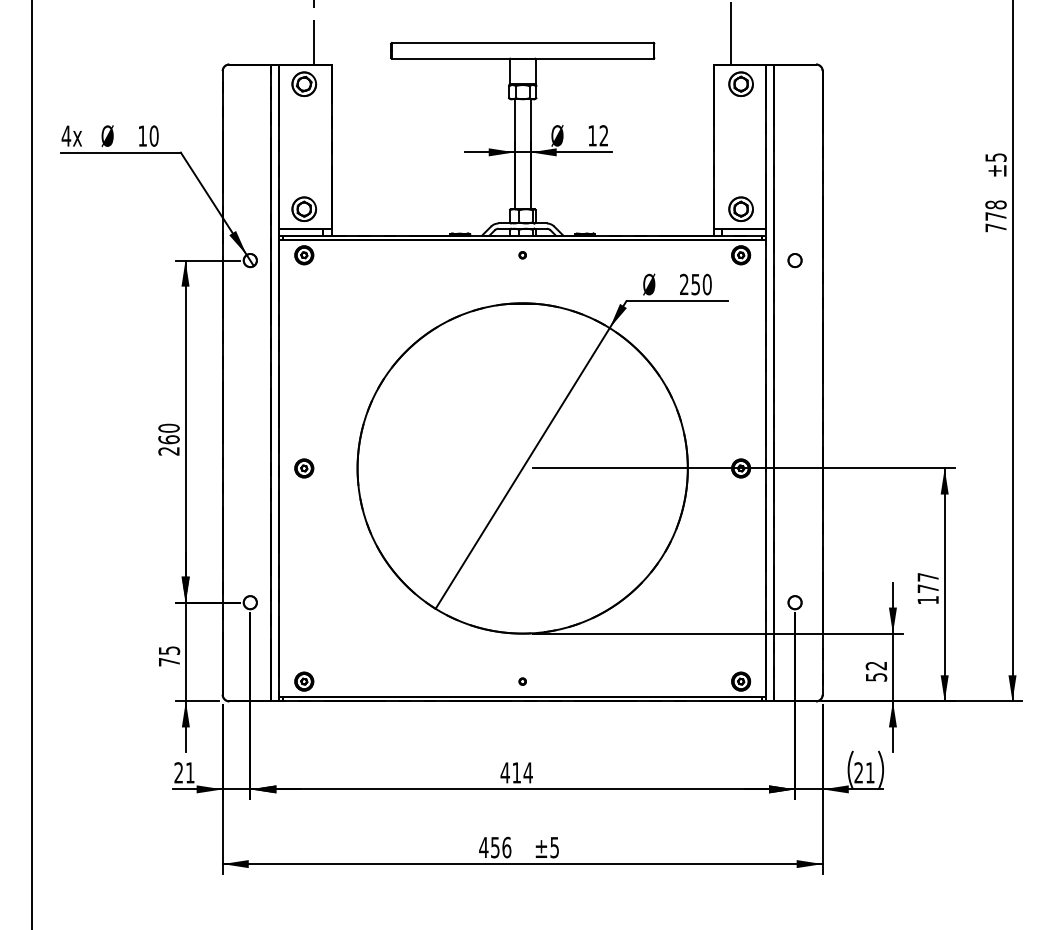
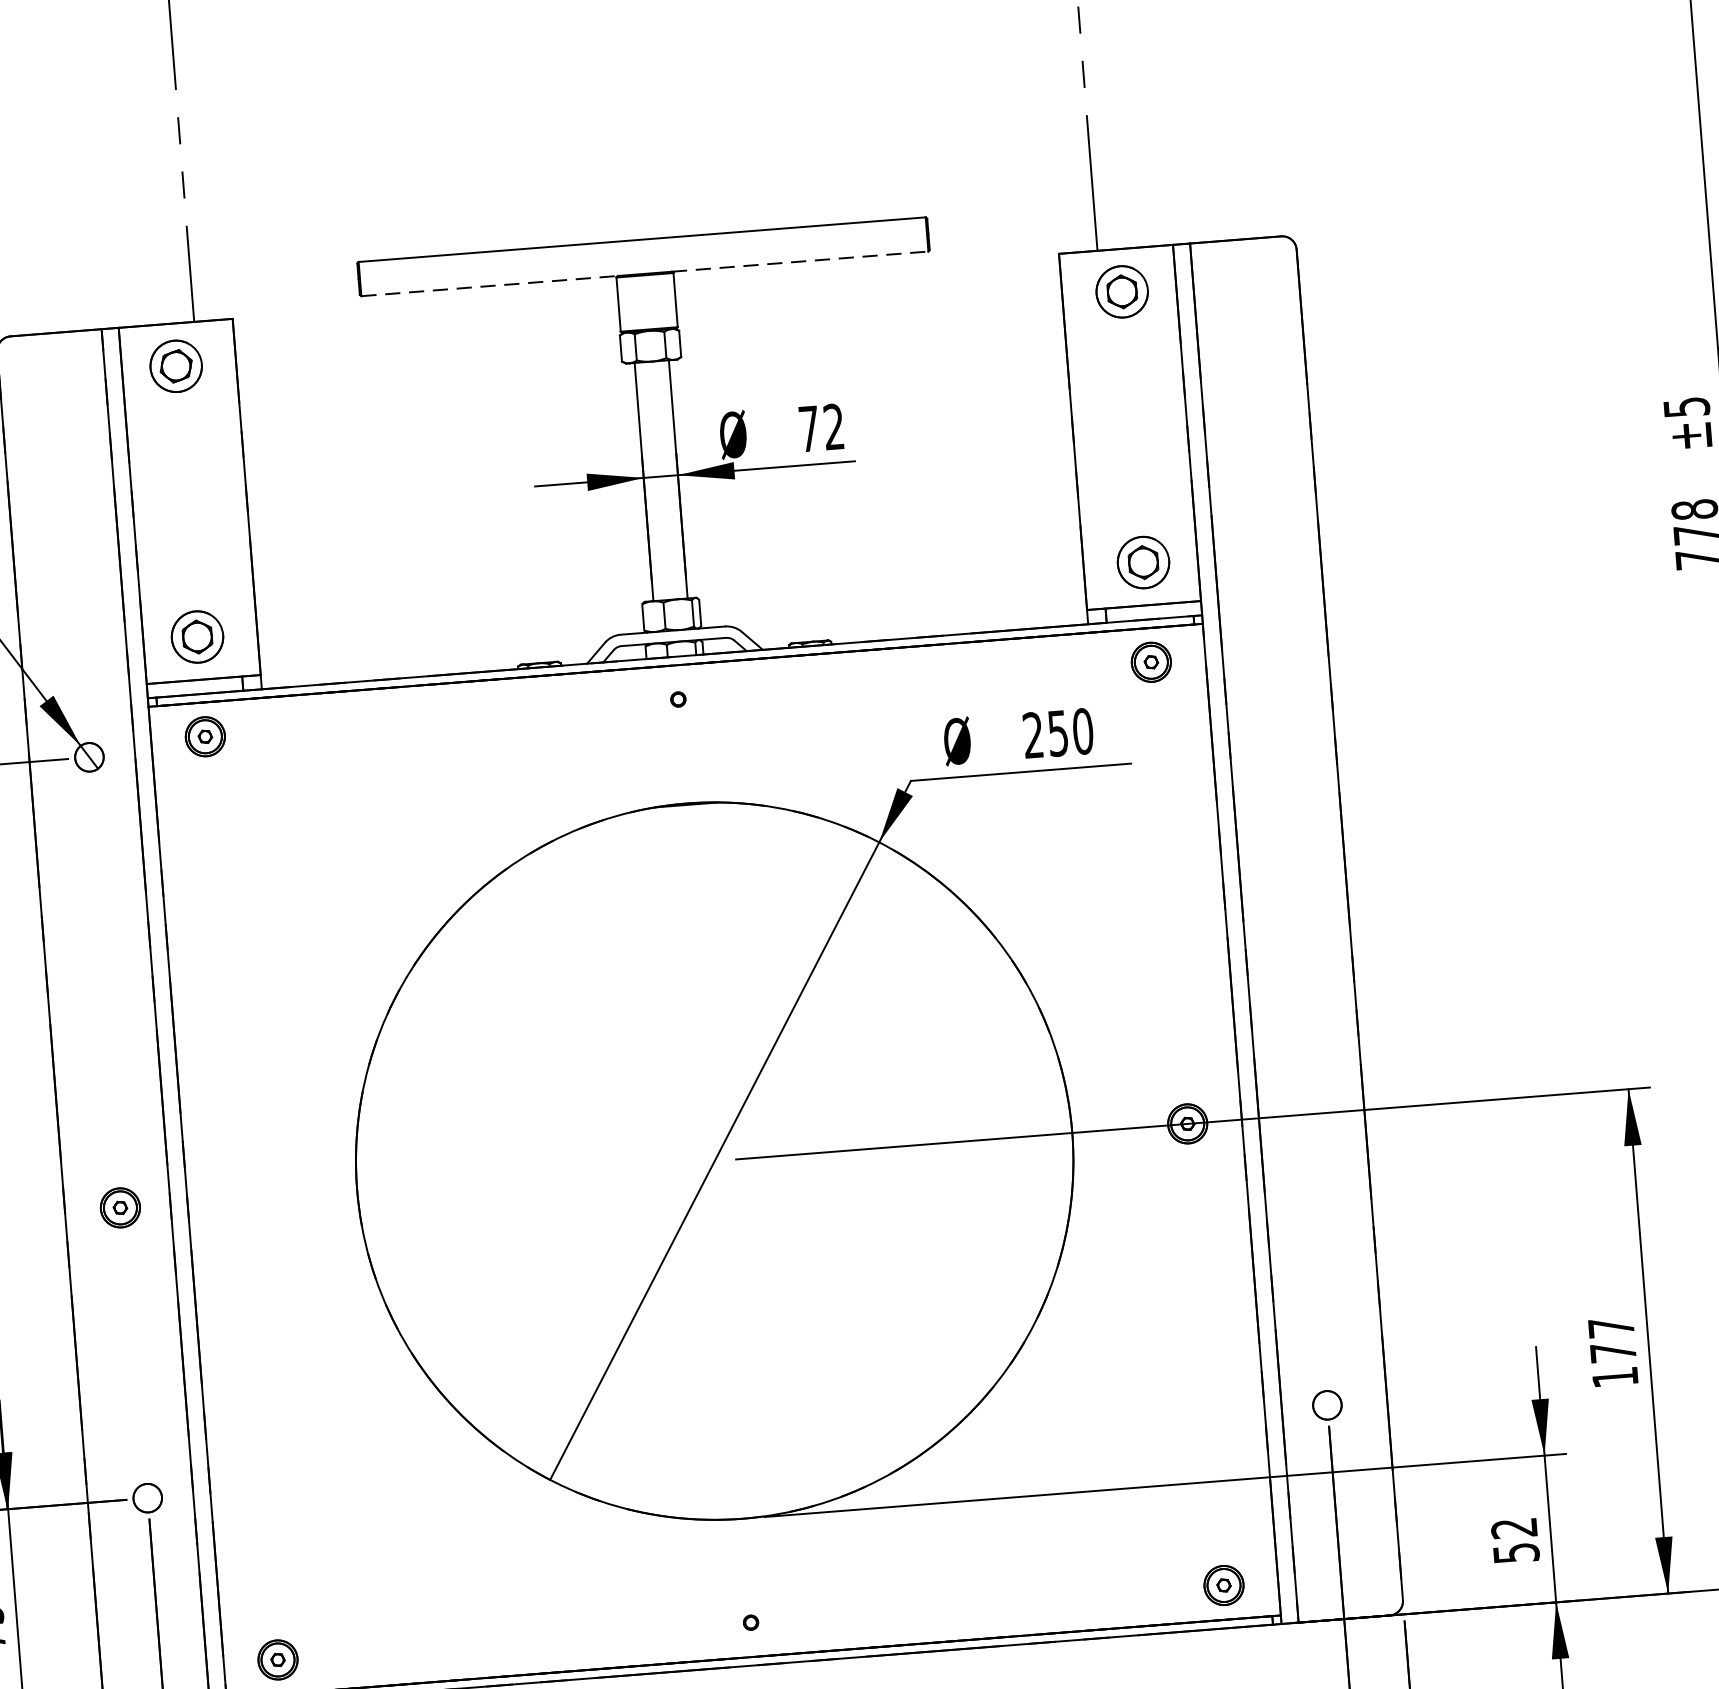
line: (451, 58) -> (490, 285), solid -> dashed
line: (594, 58) -> (800, 261), solid -> dashed
text: (592, 135) -> (809, 428), 12 -> 72
circle: (794, 260) -> (1267, 664), removed
part: (304, 468) -> (120, 1207), moved

